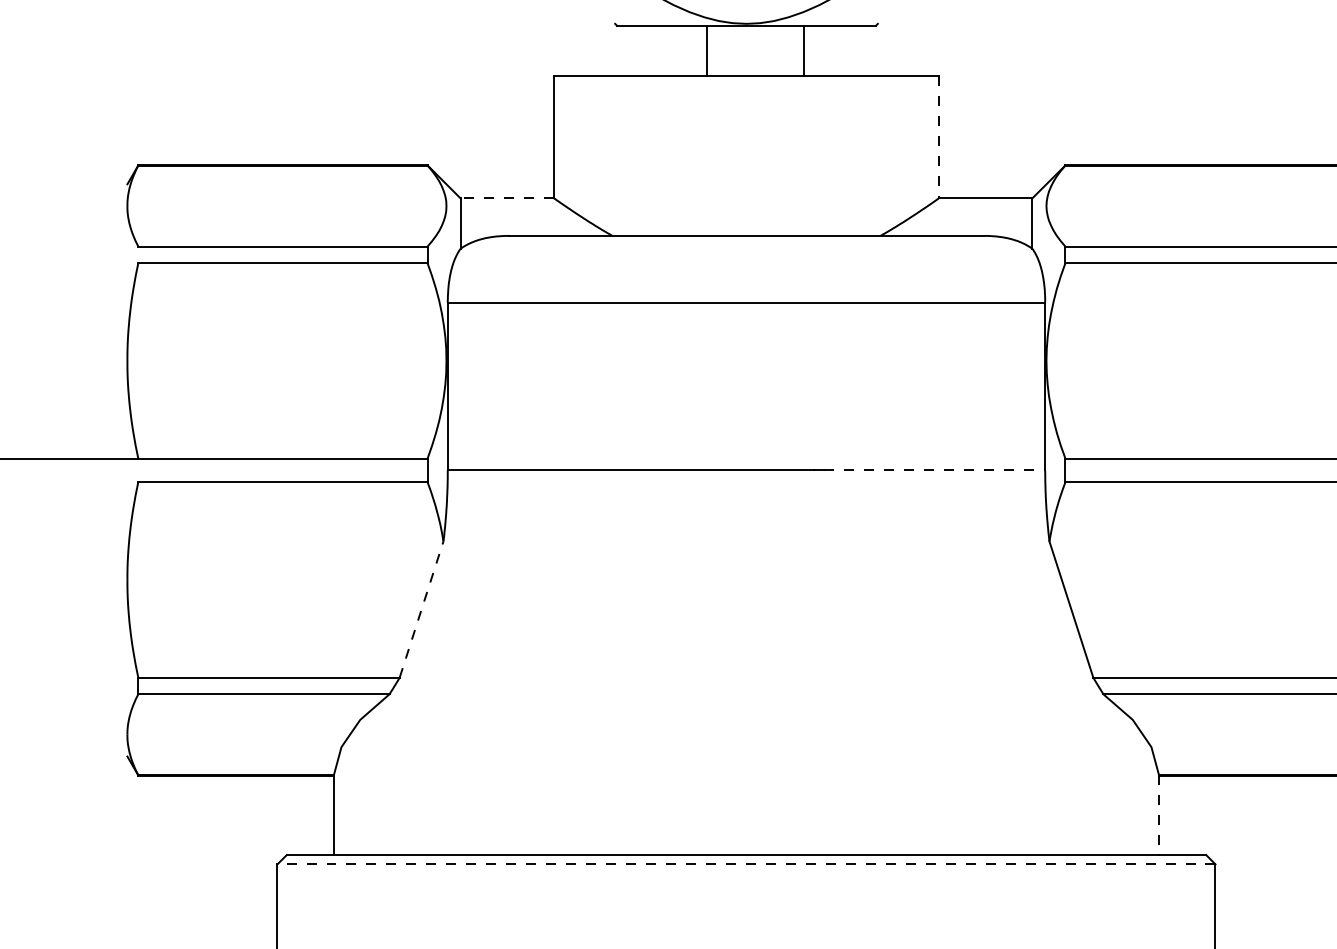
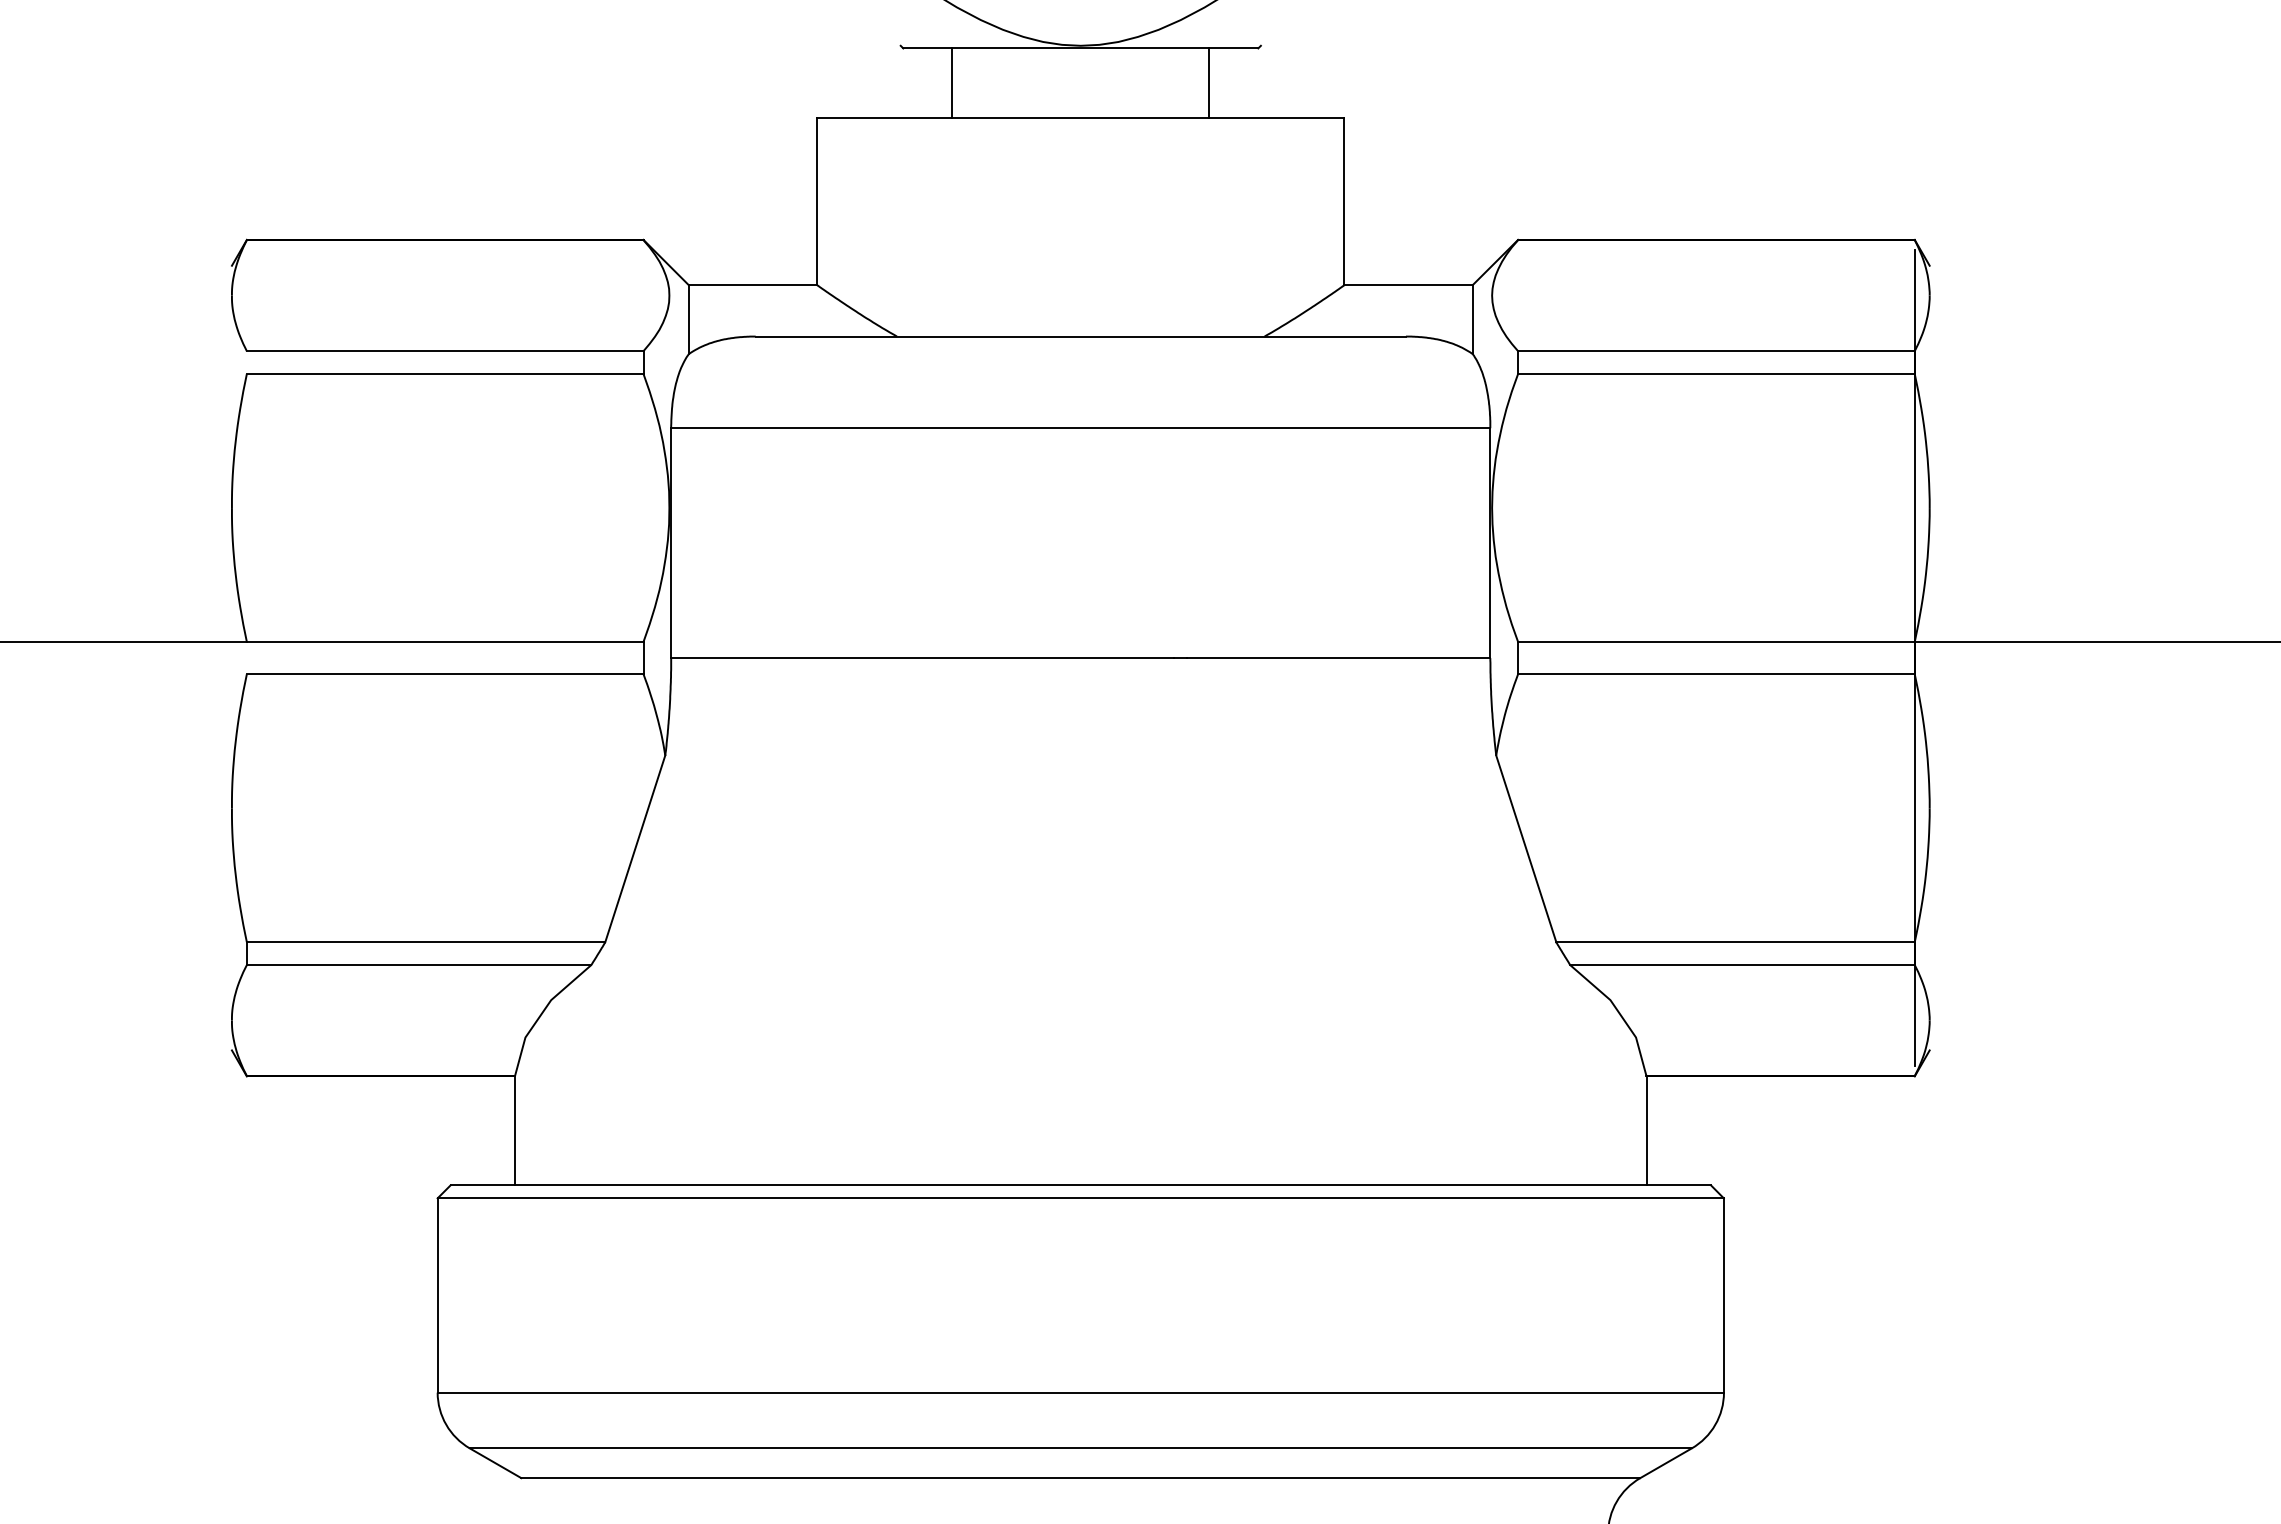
line: (707, 50) -> (952, 82), moved
line: (803, 50) -> (1209, 82), moved
line: (938, 137) -> (1344, 201), dashed -> solid
line: (507, 198) -> (752, 285), dashed -> solid
line: (934, 470) -> (1338, 658), dashed -> solid
line: (421, 609) -> (635, 848), dashed -> solid
line: (1159, 814) -> (1646, 1130), dashed -> solid
line: (746, 864) -> (1080, 1198), dashed -> solid

